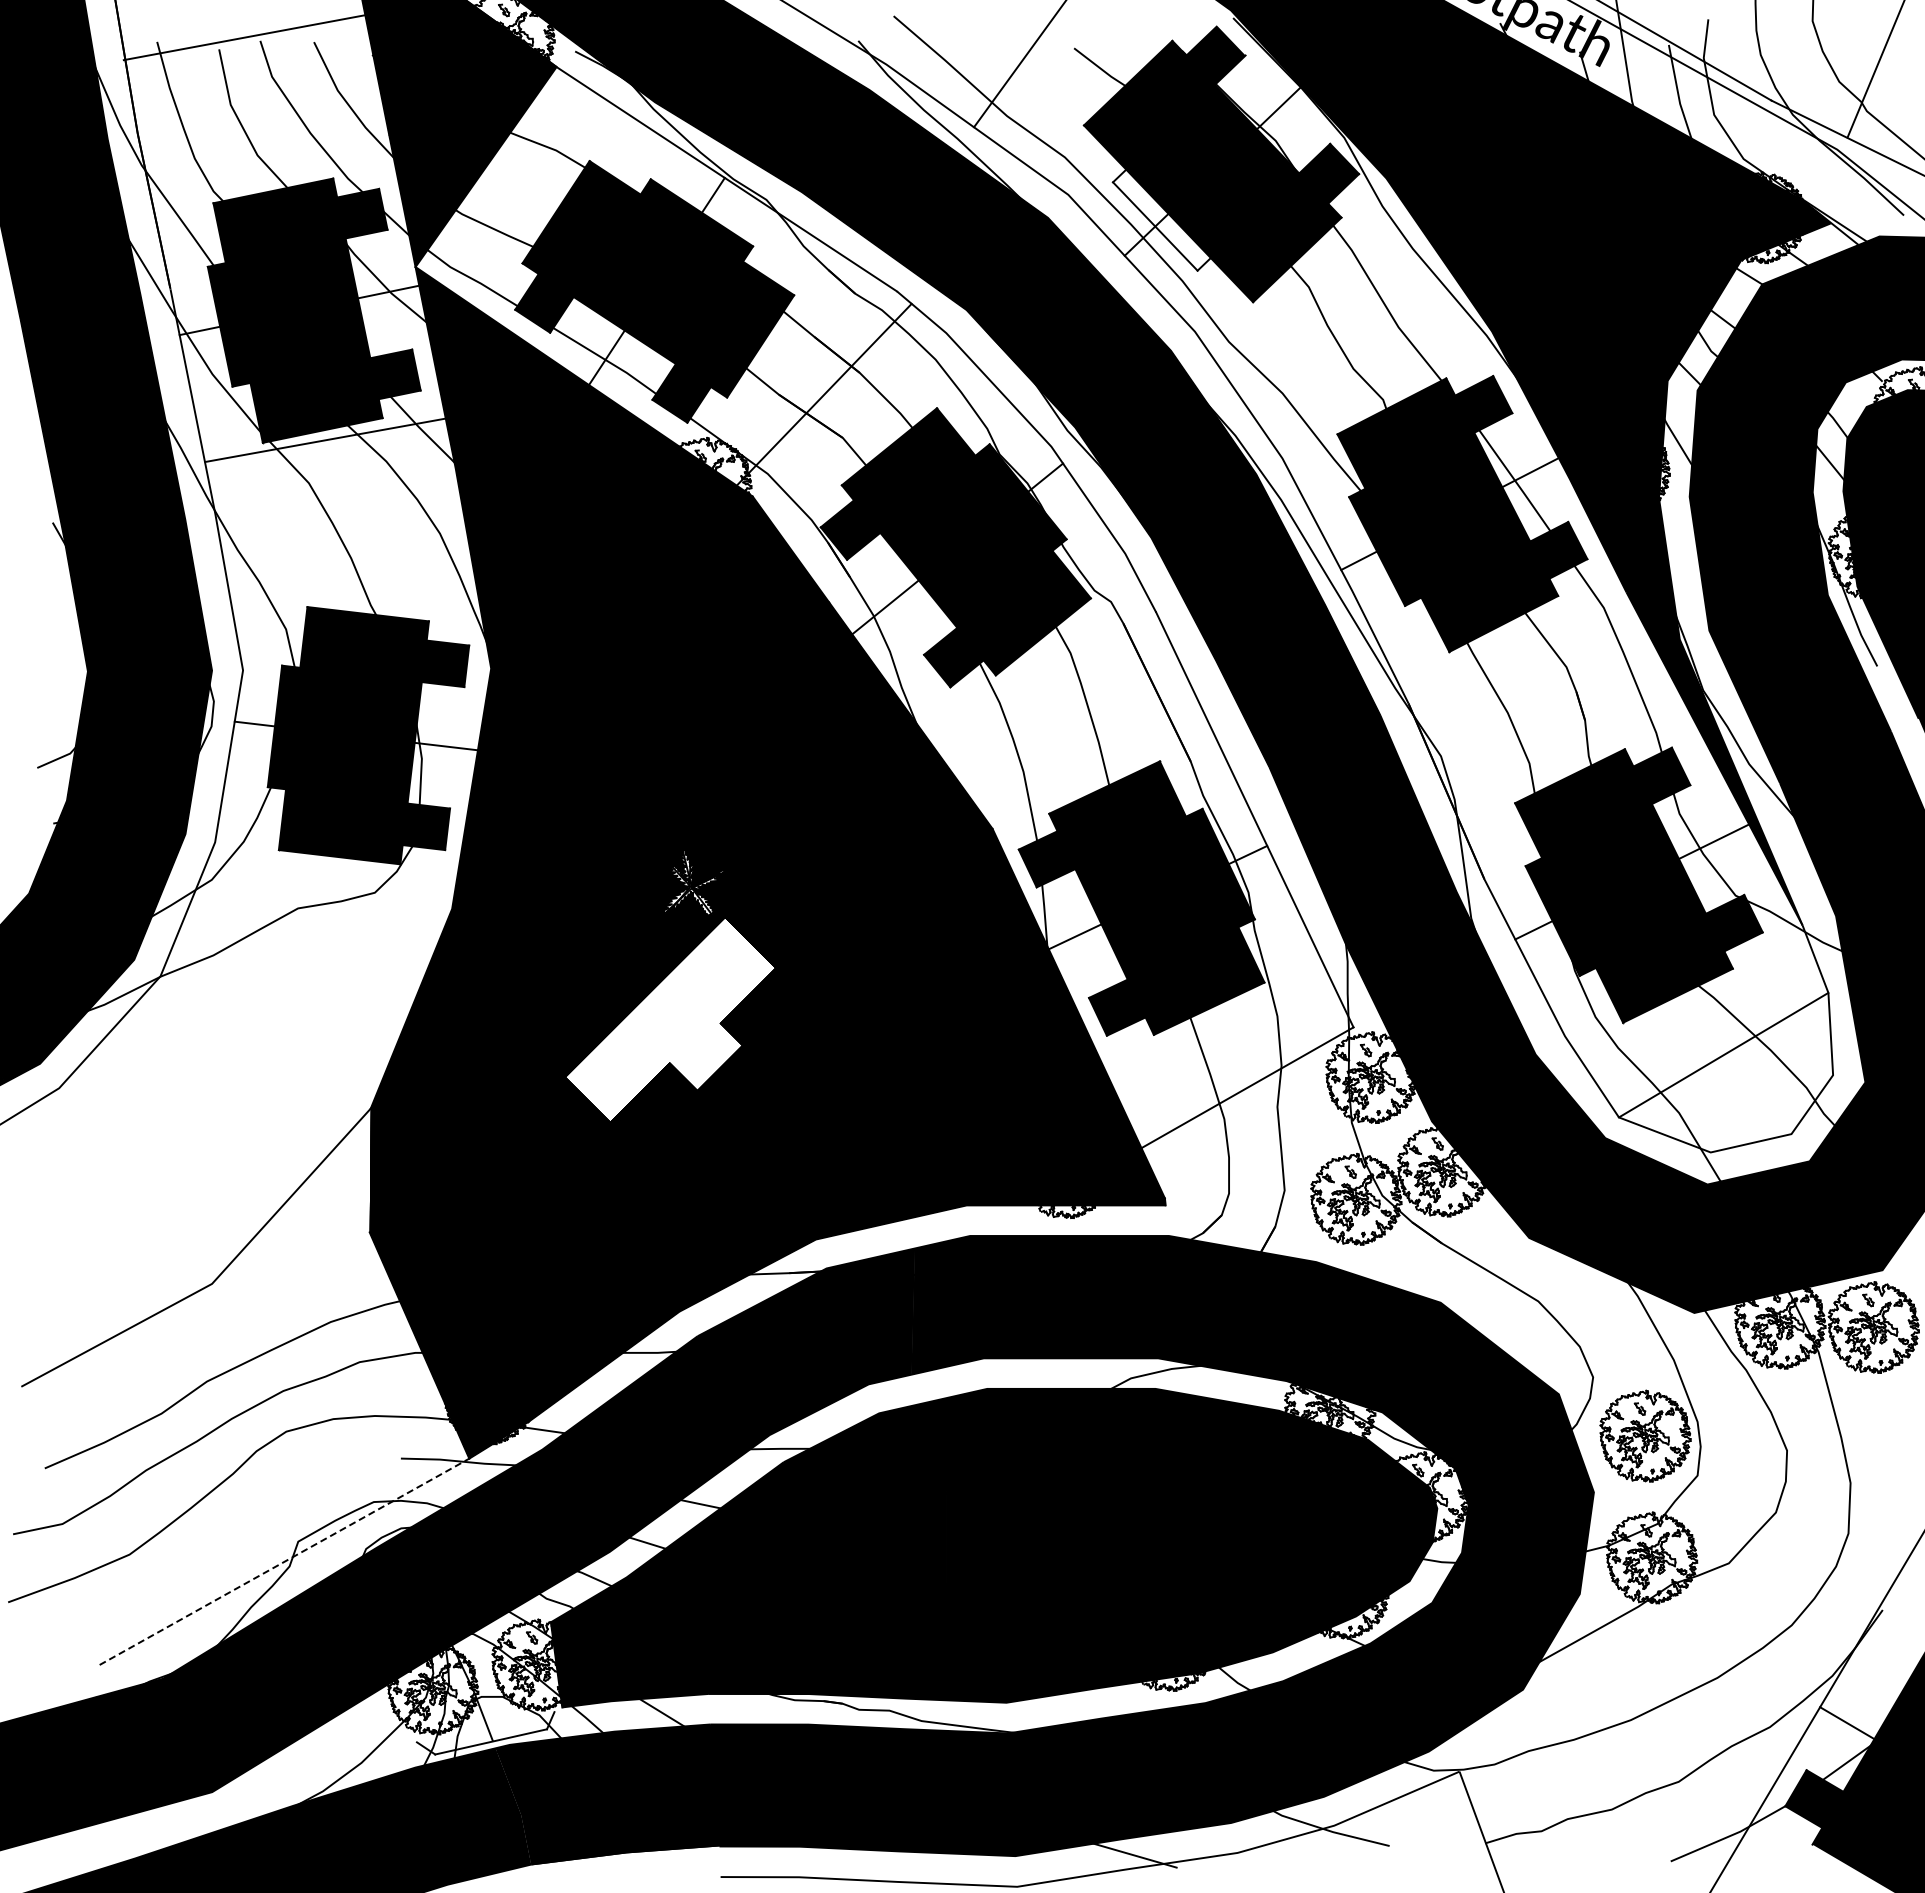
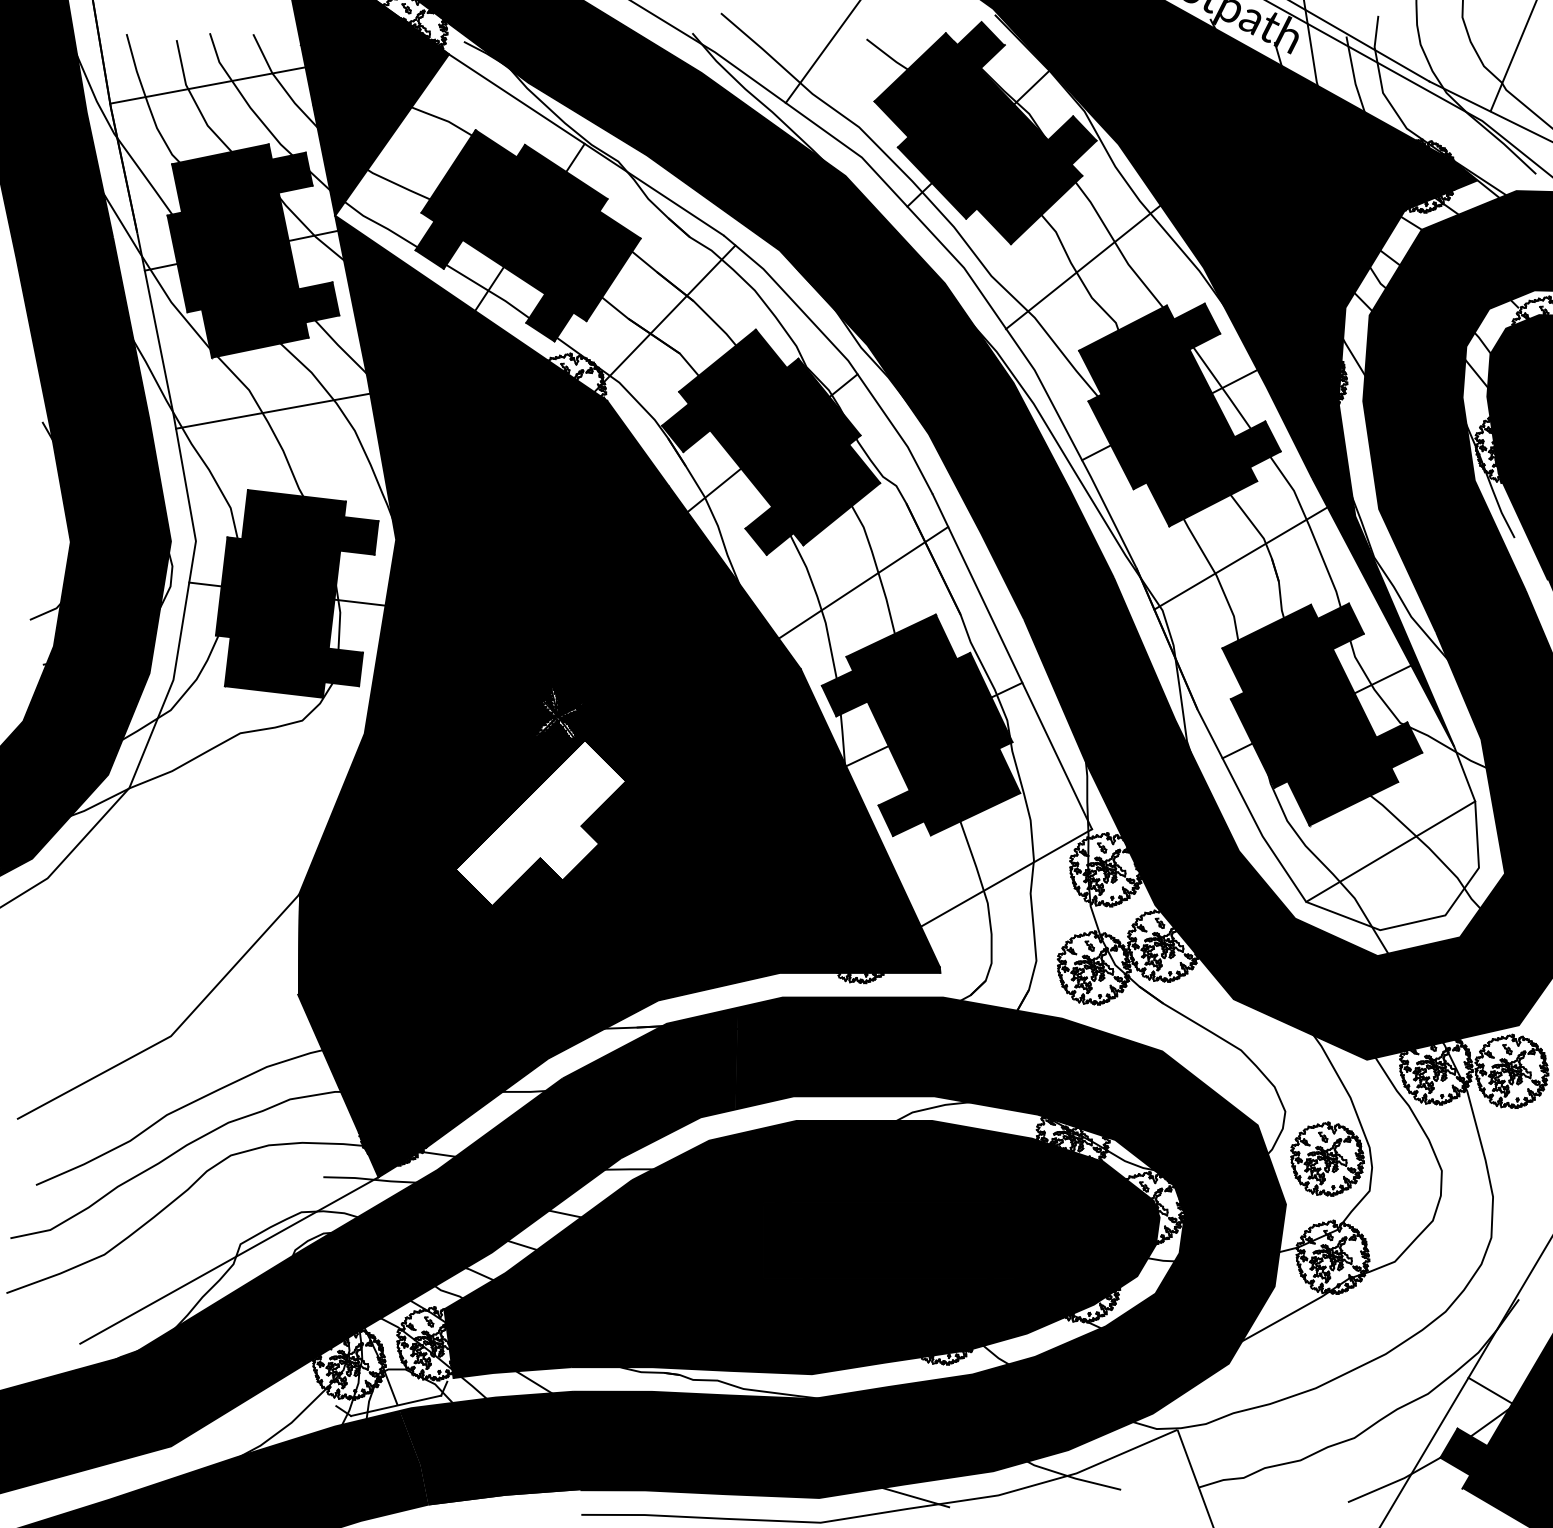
line: (244, 37) -> (207, 85), moved
fill: (1161, 219) -> (937, 177), added
line: (1342, 330) -> (1083, 266), added
line: (325, 439) -> (272, 410), moved
line: (1537, 691) -> (1240, 558), added
line: (1070, 721) -> (863, 582), added
line: (284, 1561) -> (229, 1260), dashed -> solid

